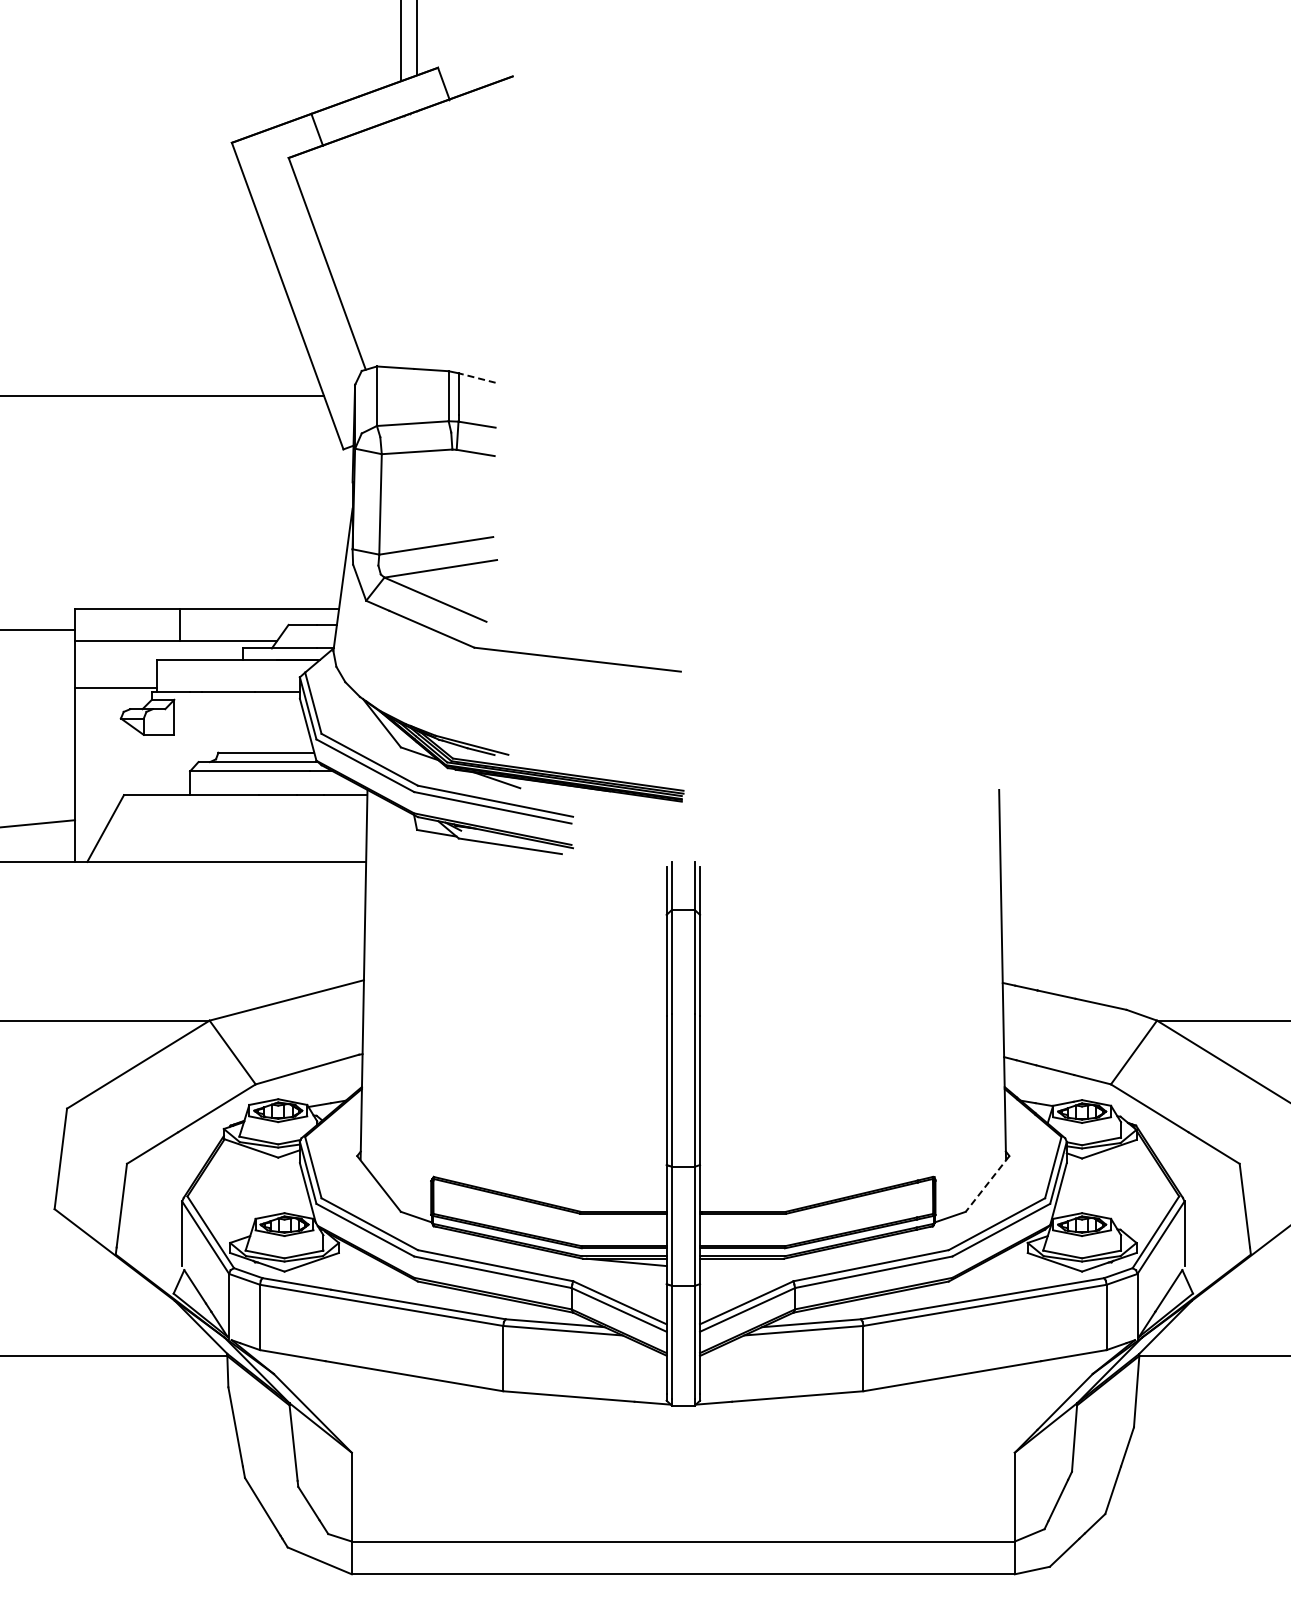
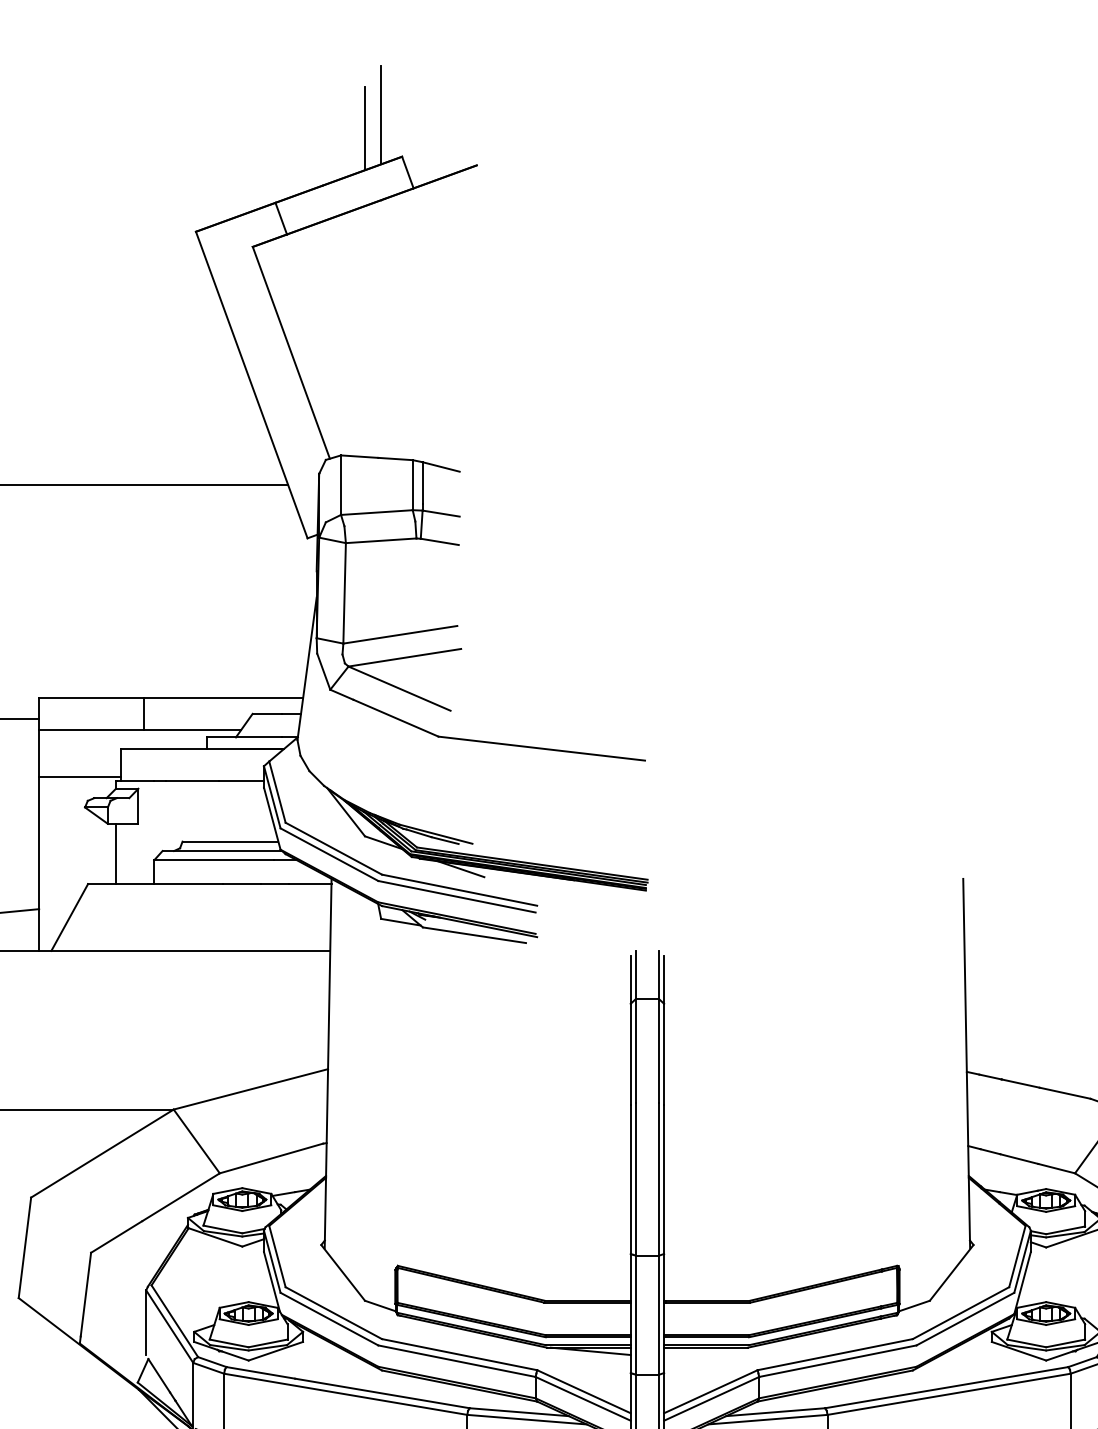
line: (476, 377) -> (440, 466), dashed -> solid
line: (151, 764) -> (115, 853), added
line: (987, 1184) -> (951, 1273), dashed -> solid

